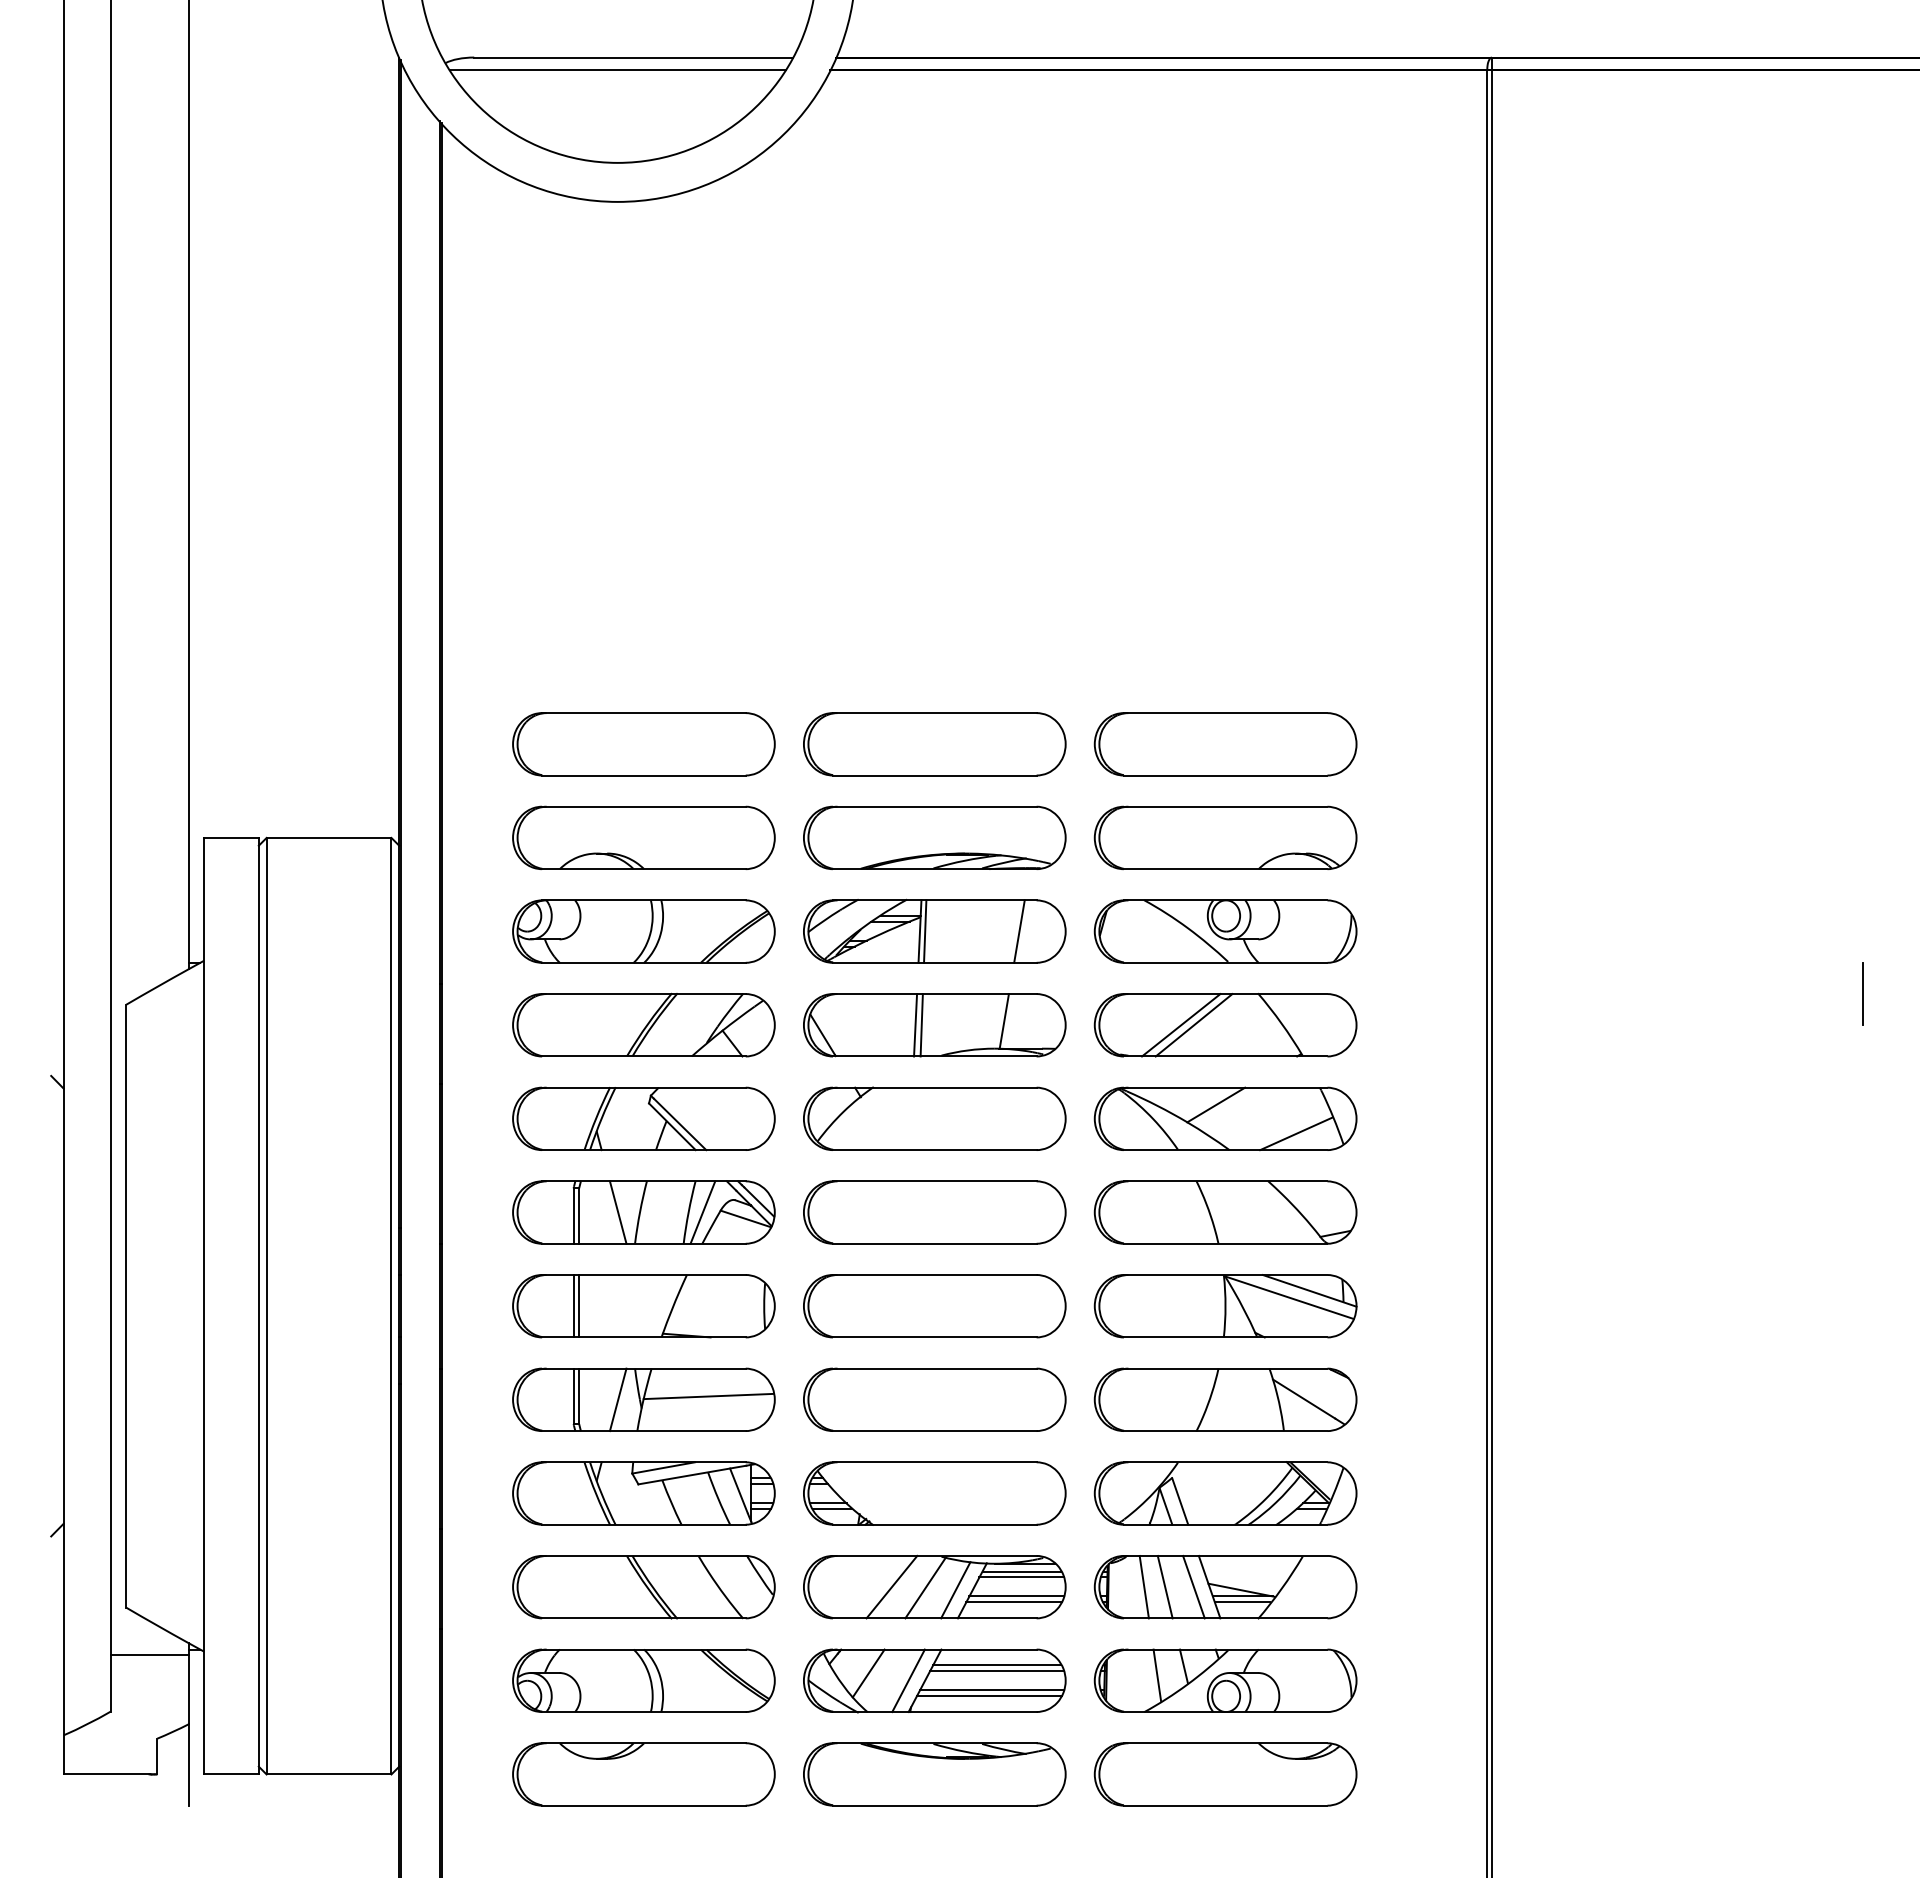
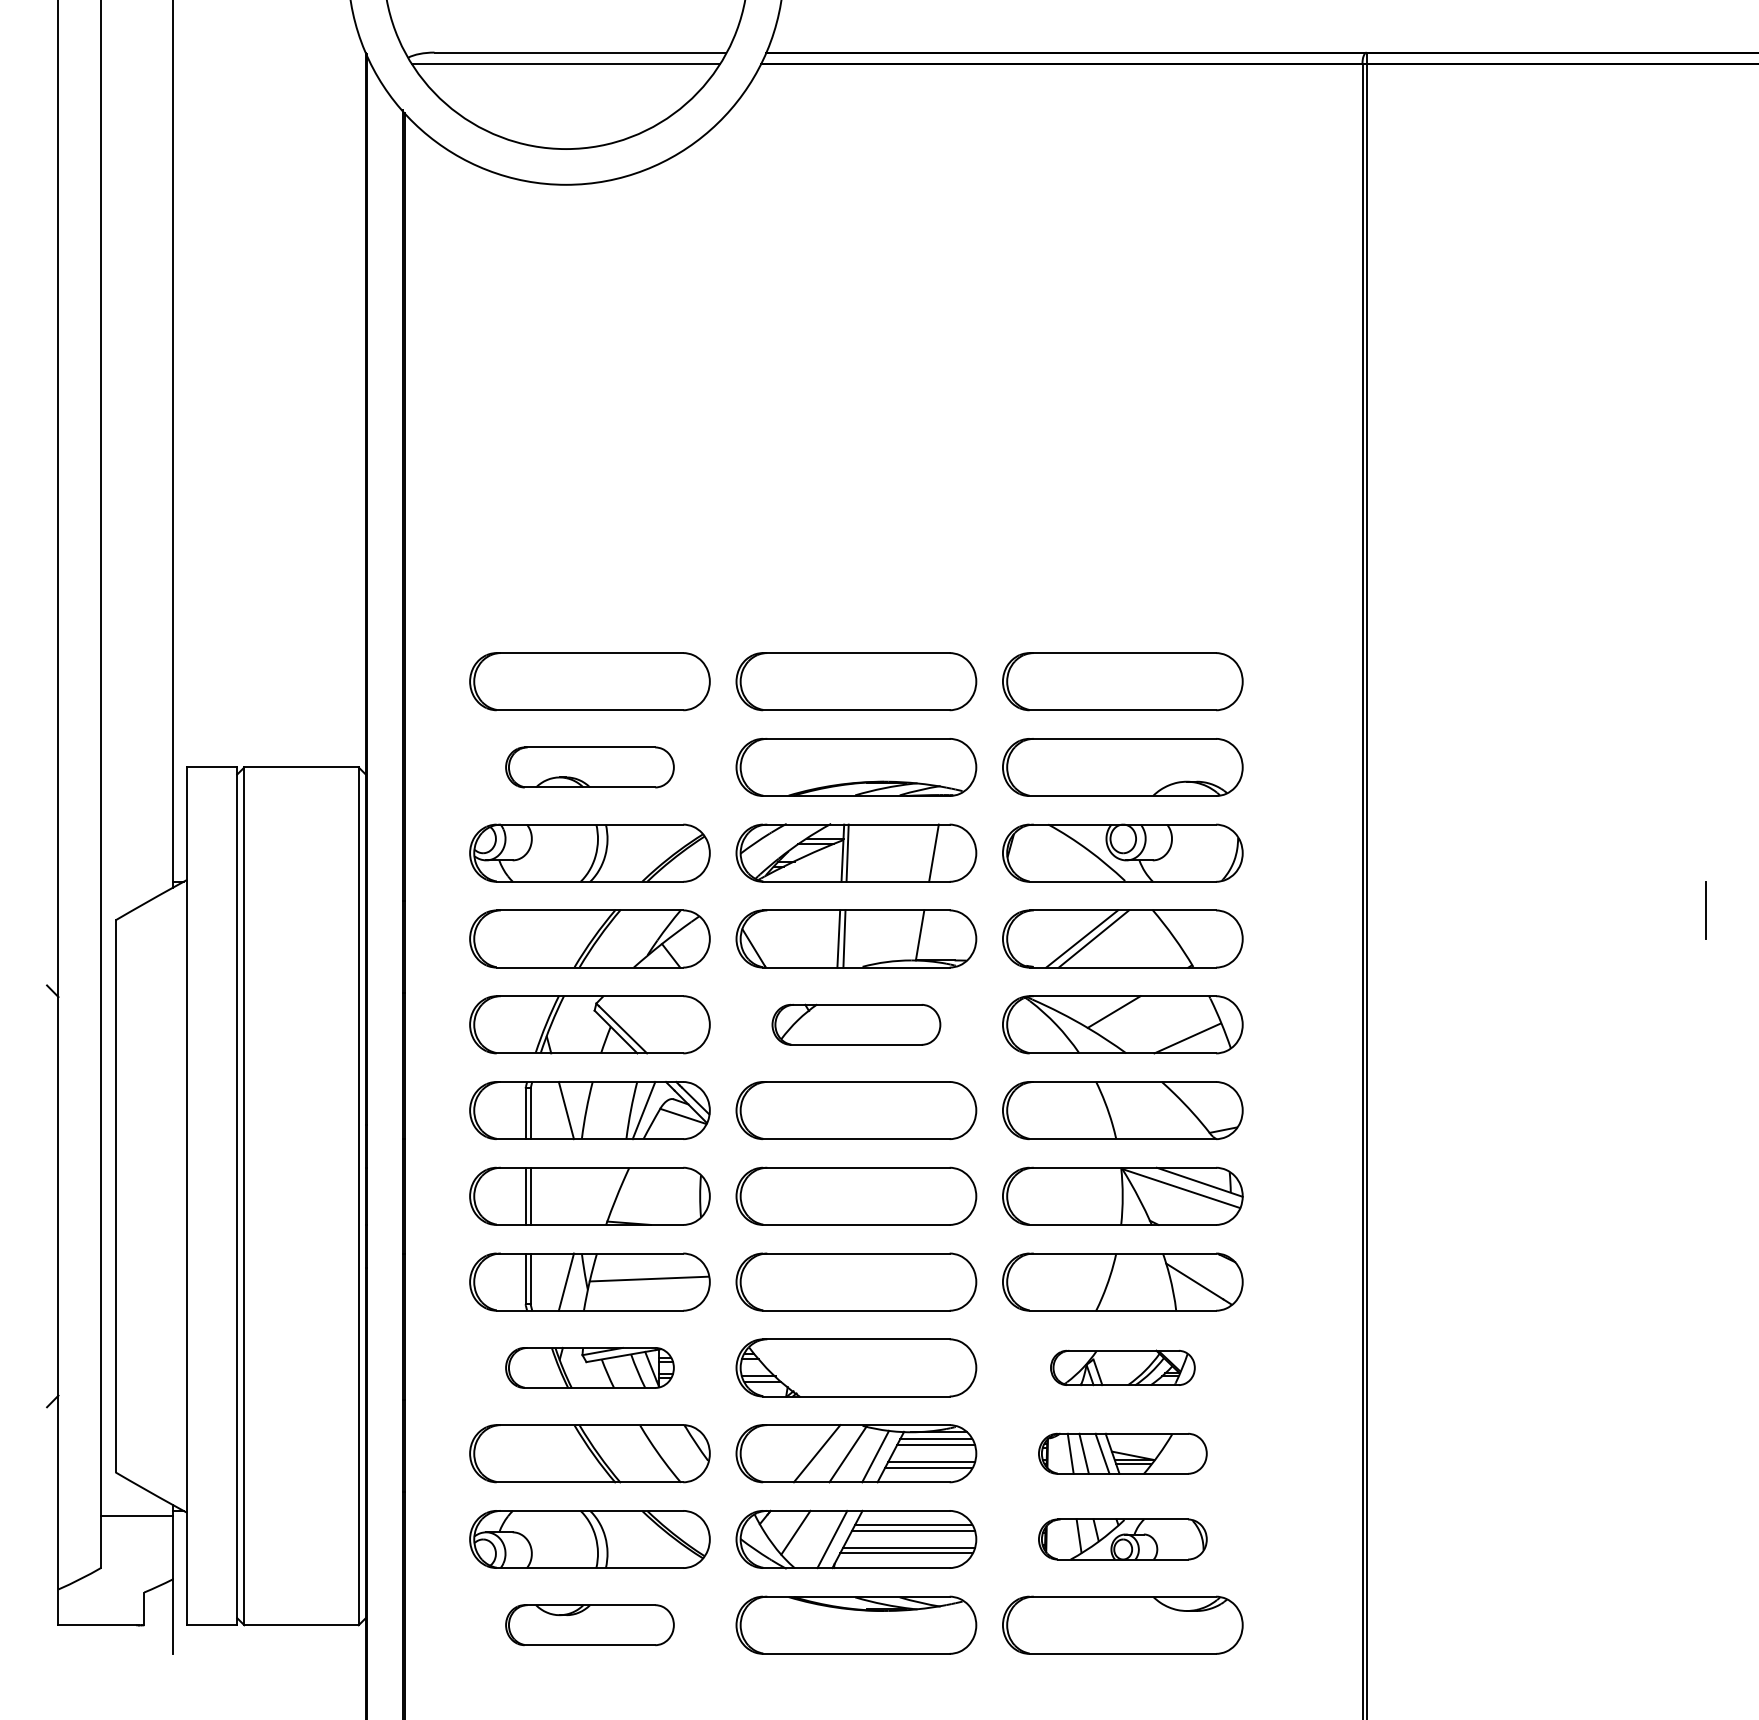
part: (643, 838) -> (589, 767), size x0.7
part: (934, 1118) -> (856, 1024), size x0.7
part: (643, 1493) -> (589, 1367), size x0.7
part: (1225, 1493) -> (1122, 1367), size x0.6
part: (1225, 1586) -> (1122, 1453), size x0.7
part: (1225, 1680) -> (1122, 1539), size x0.7
part: (643, 1773) -> (589, 1624), size x0.7

